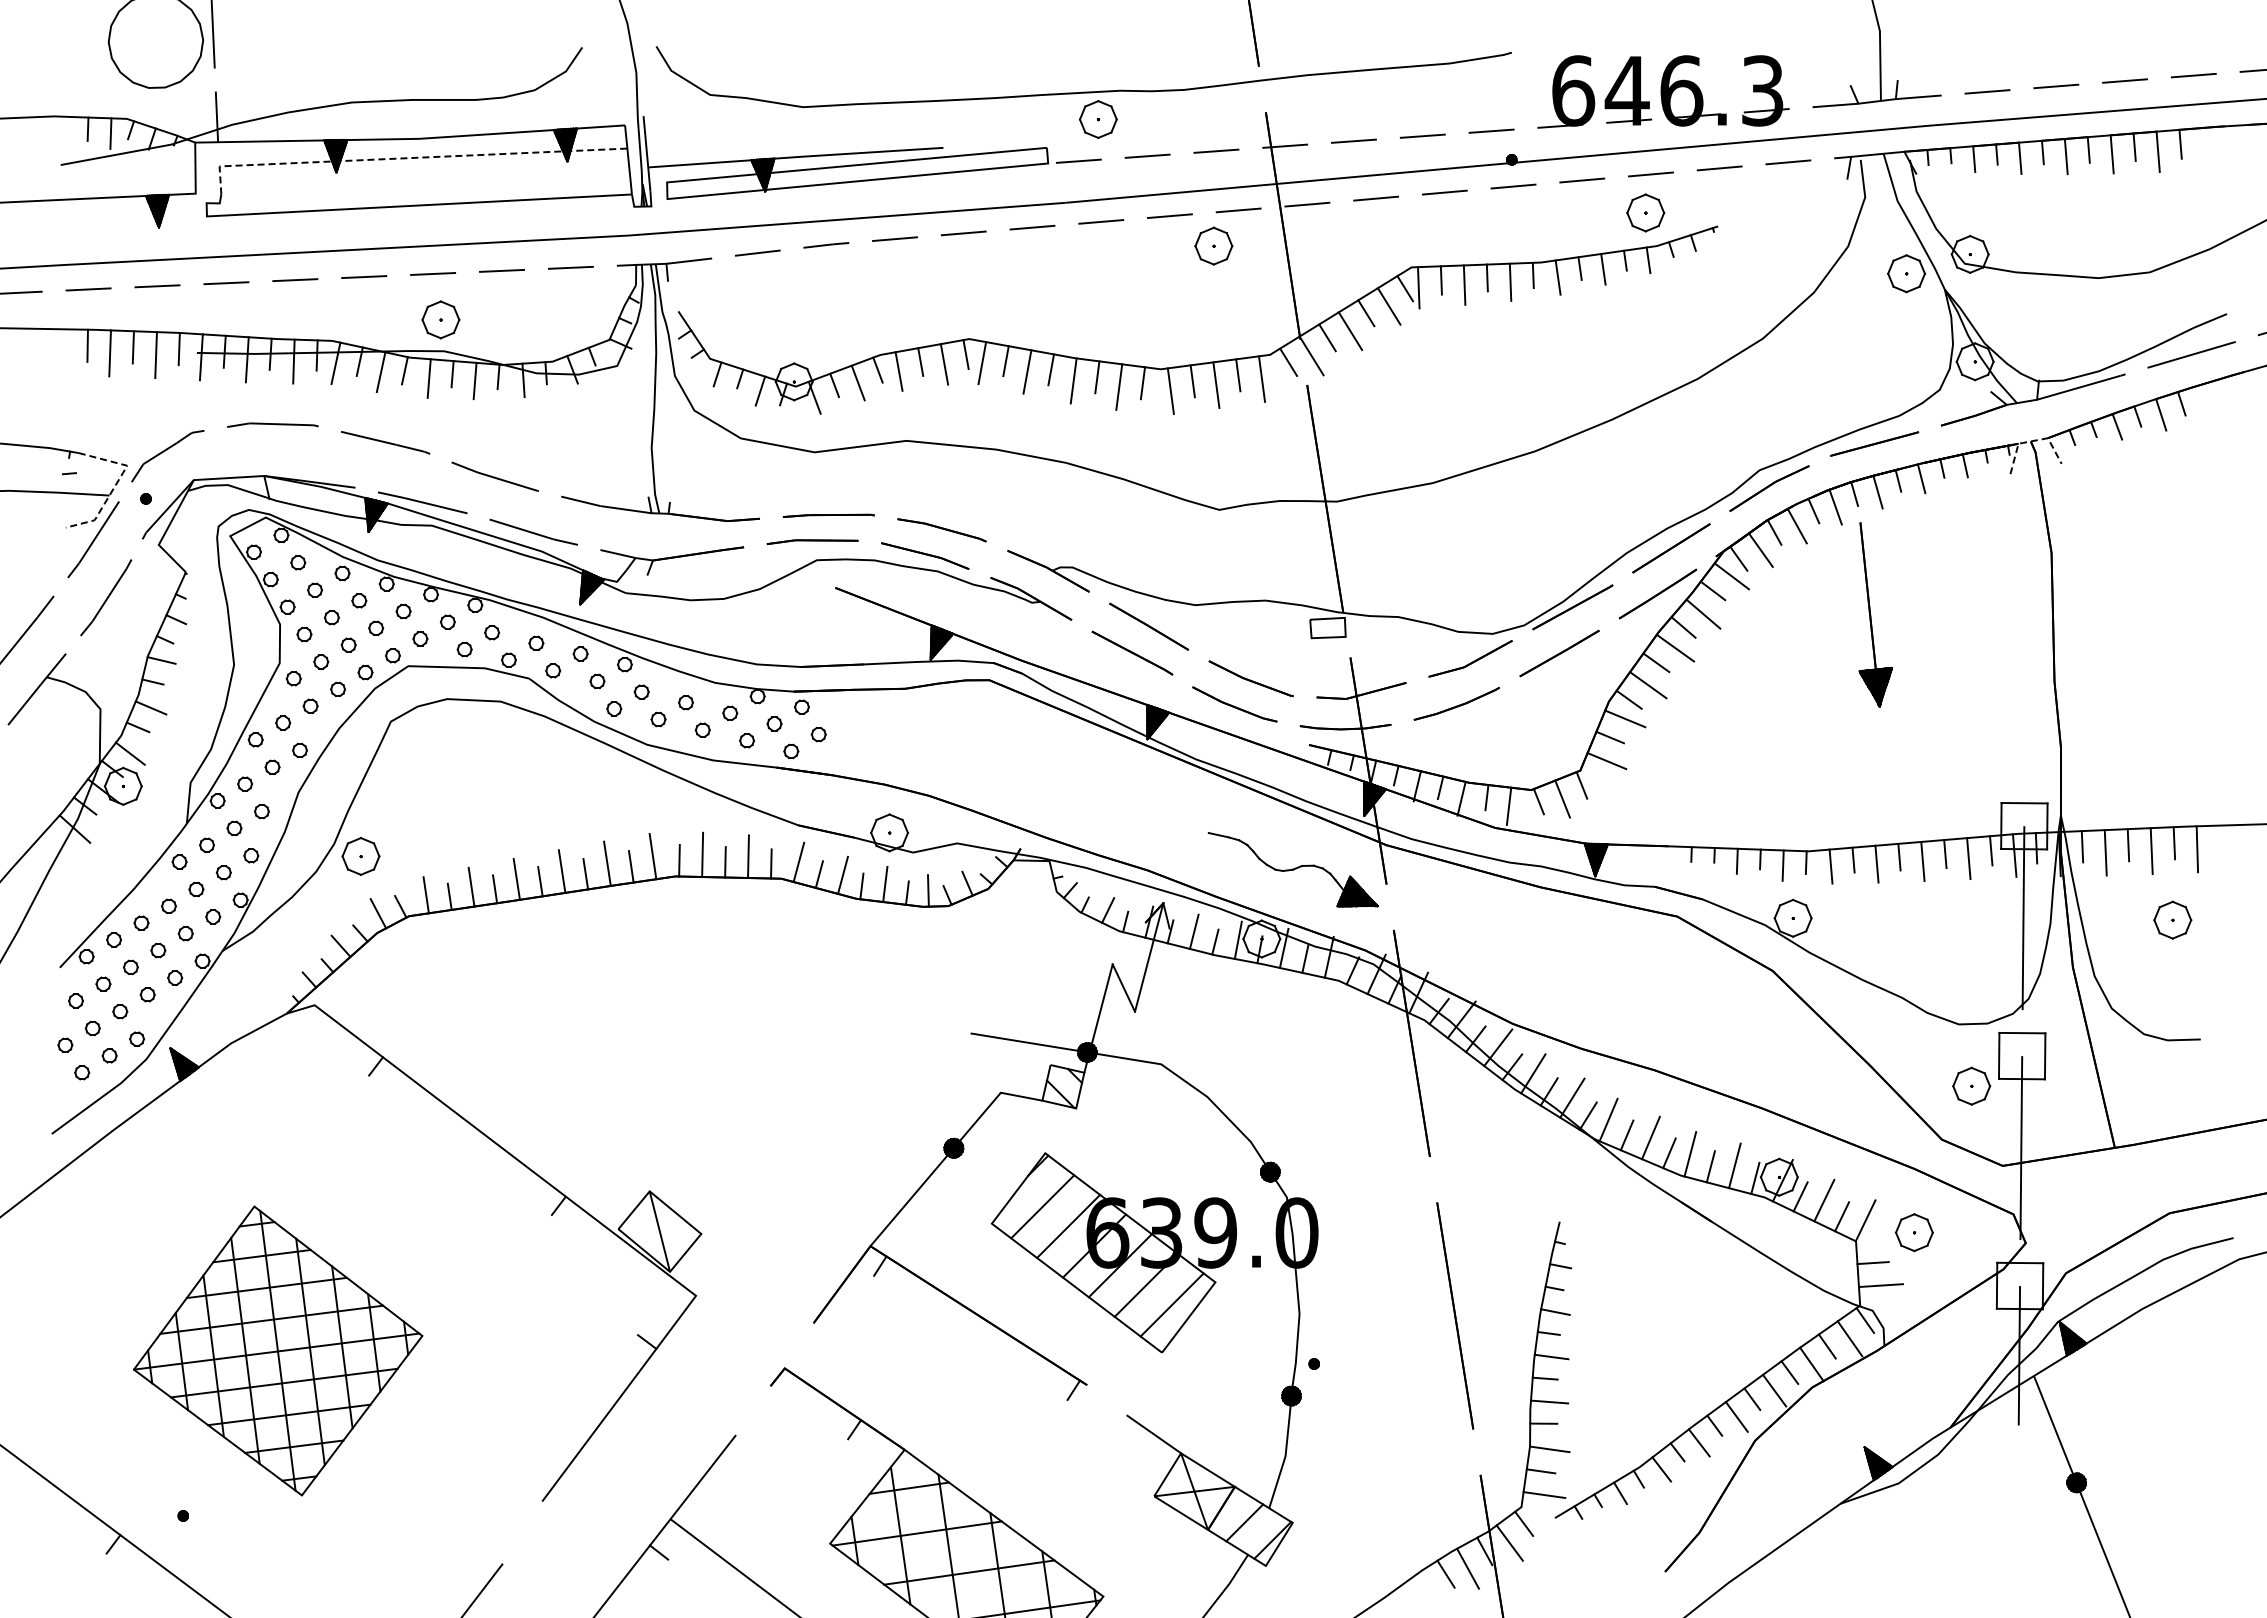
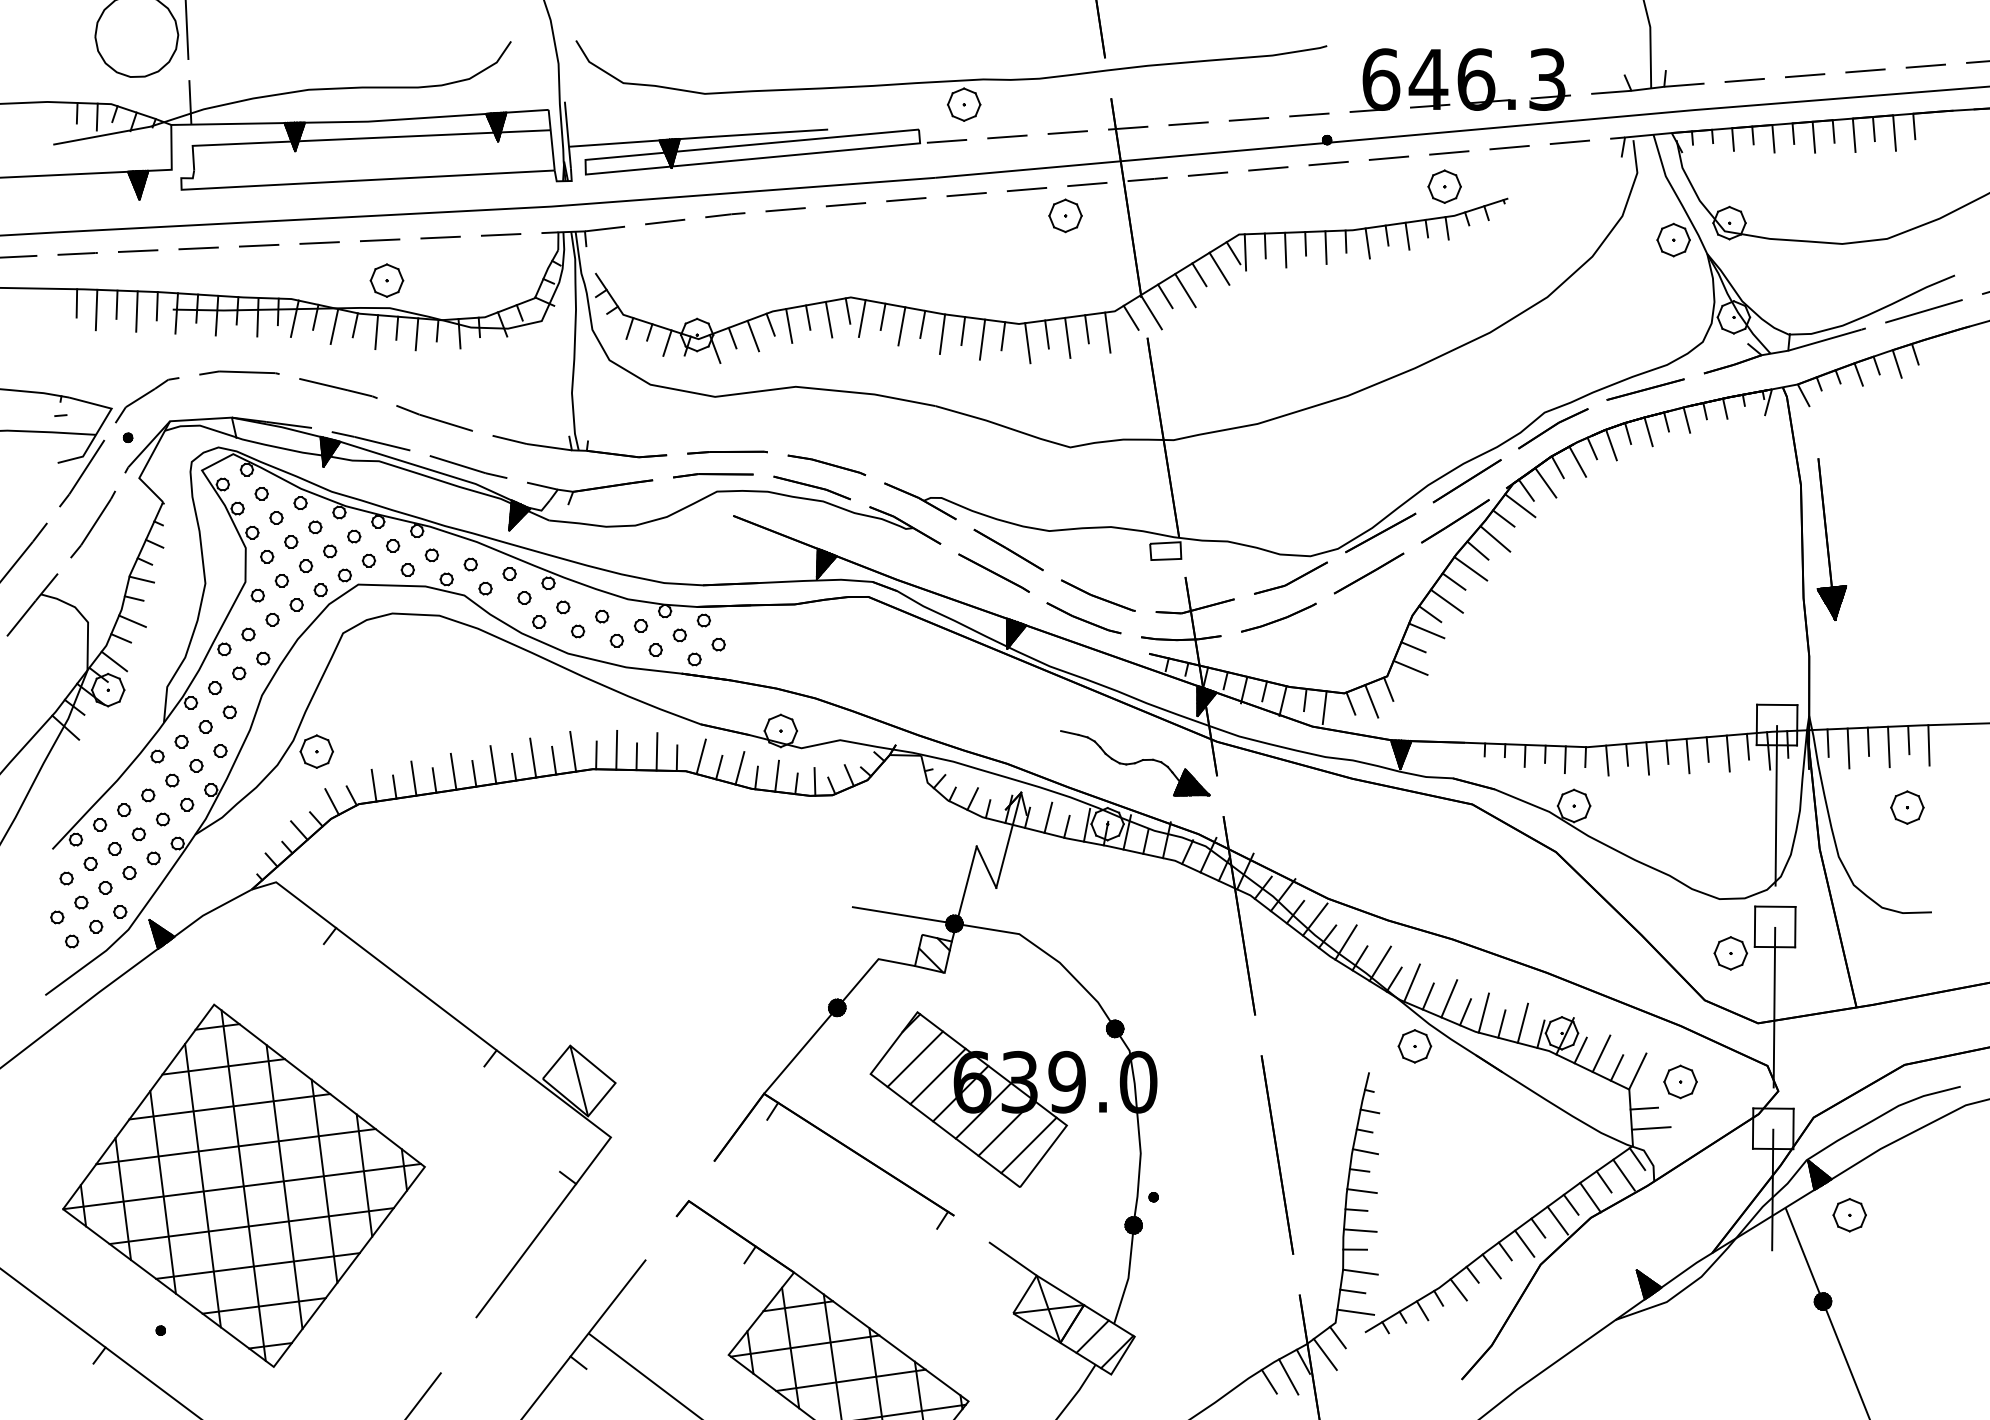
line: (409, 158) -> (359, 138), dashed -> solid
line: (2032, 441) -> (1784, 387), dashed -> solid
line: (116, 484) -> (102, 425), dashed -> solid
part: (1875, 614) -> (1831, 539), moved
part: (1611, 1191) -> (1414, 1045), added
part: (278, 1350) -> (244, 1185), size x1.43
part: (2106, 1384) -> (1849, 1215), added

